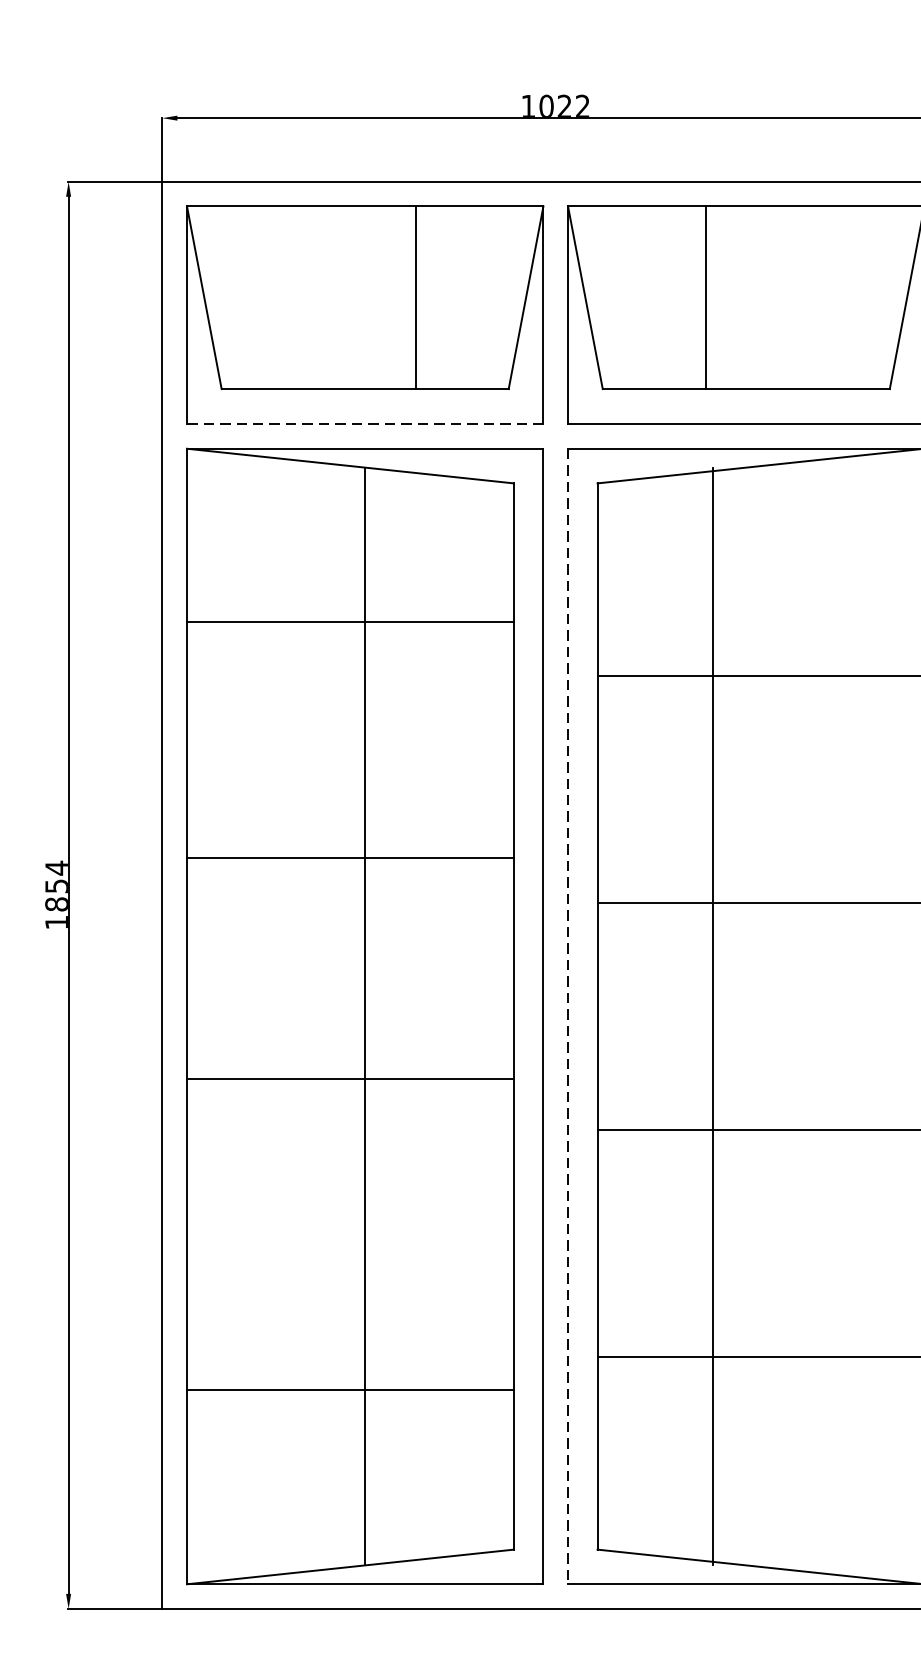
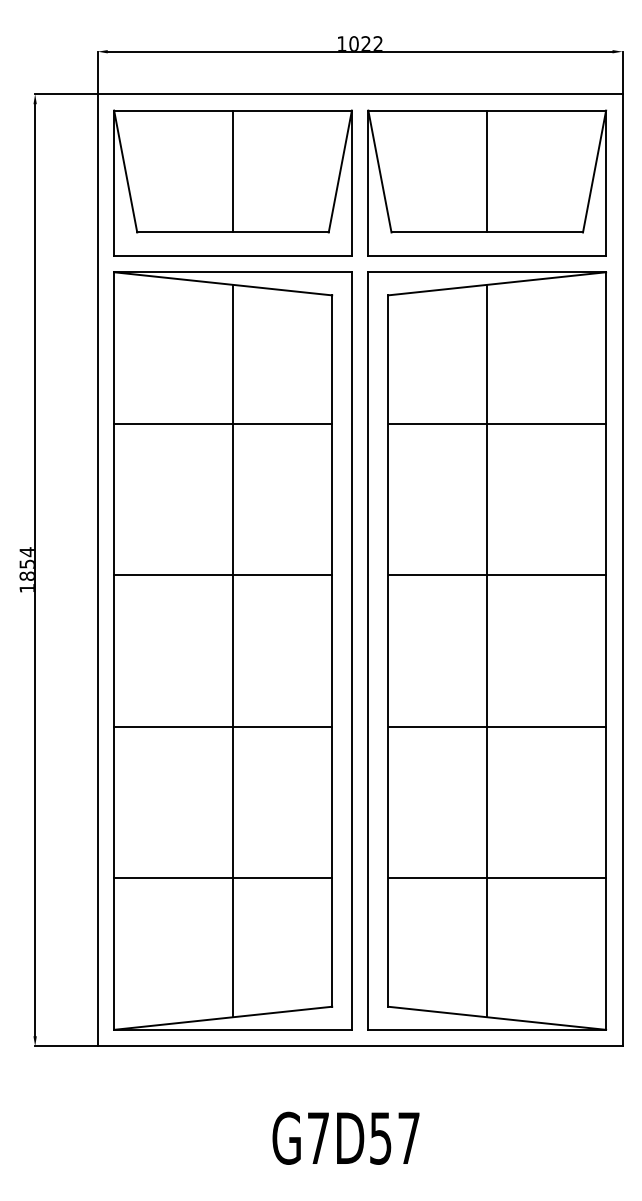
line: (416, 297) -> (233, 171), moved
line: (706, 297) -> (487, 171), moved
line: (365, 423) -> (233, 255), dashed -> solid
line: (350, 621) -> (223, 423), moved
line: (350, 858) -> (223, 575), moved
line: (713, 1015) -> (487, 650), moved
line: (568, 1017) -> (368, 651), dashed -> solid
line: (350, 1078) -> (223, 726), moved
line: (350, 1390) -> (223, 878), moved

